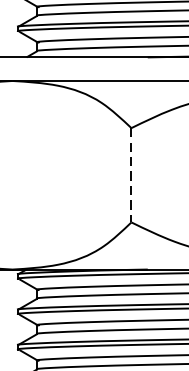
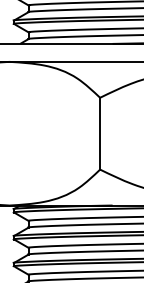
line: (131, 174) -> (100, 133), dashed -> solid

